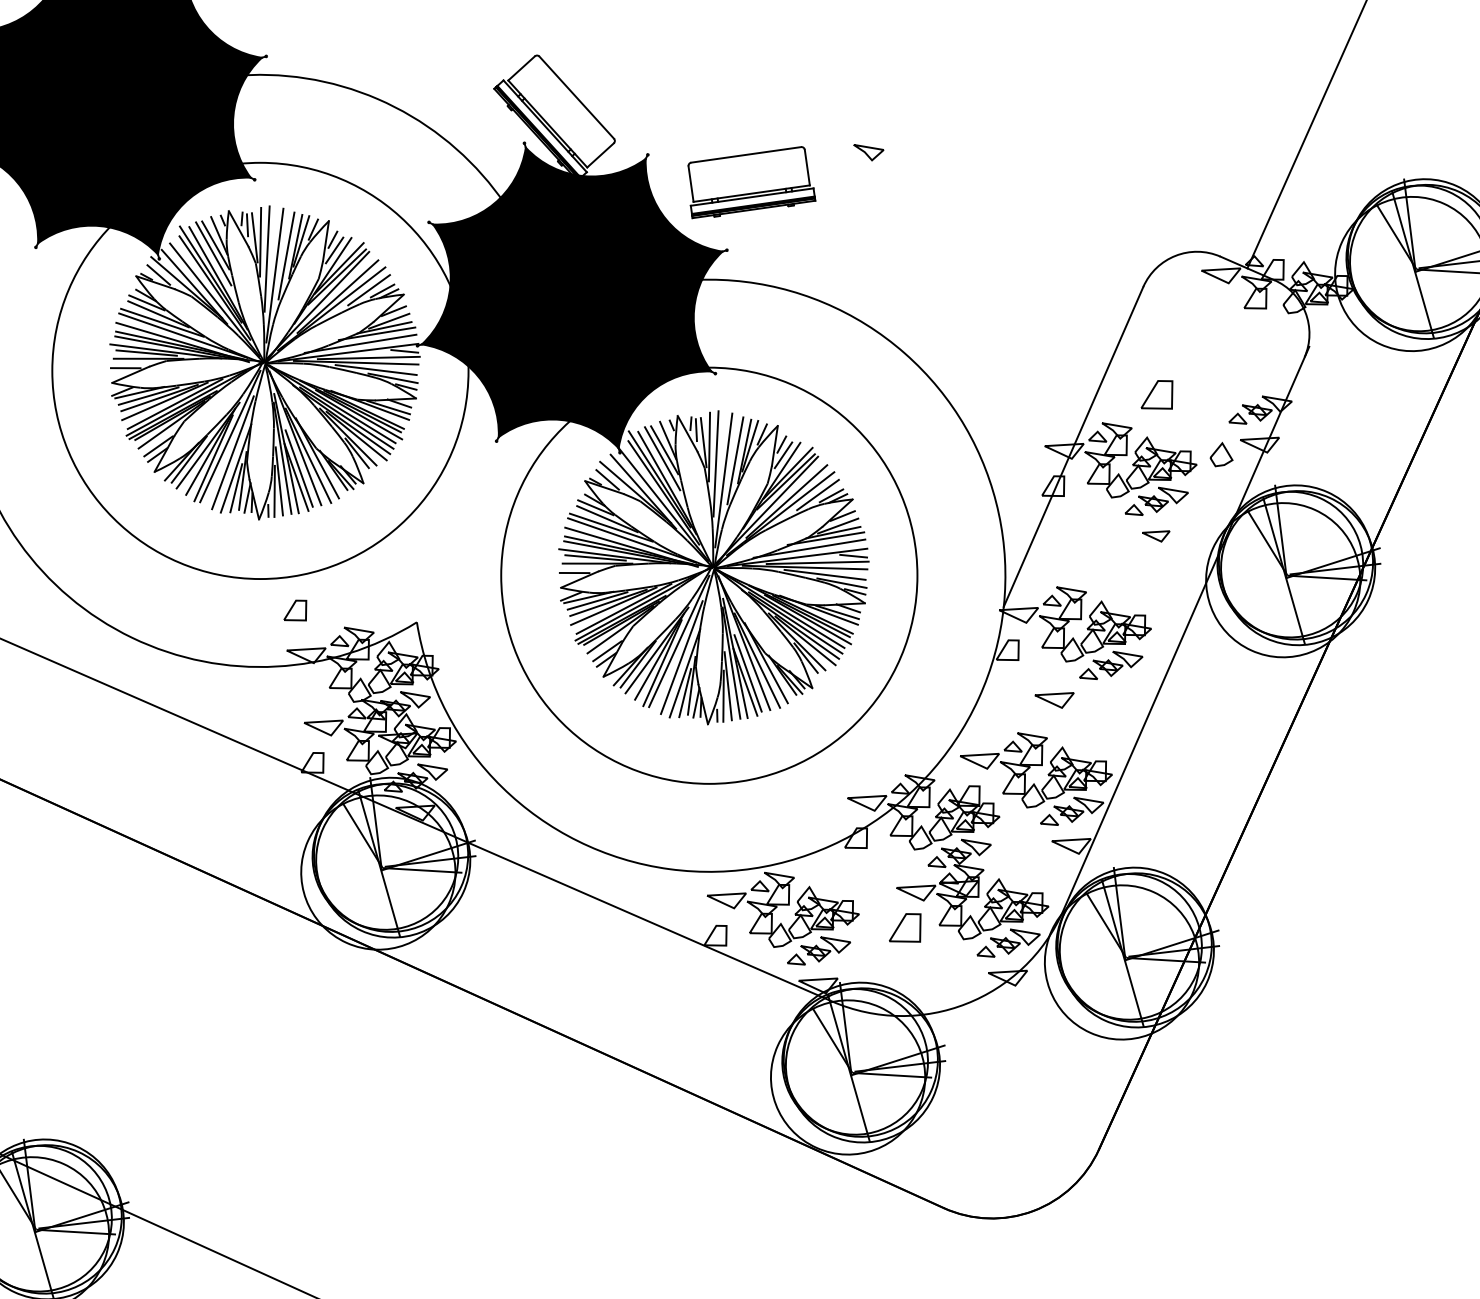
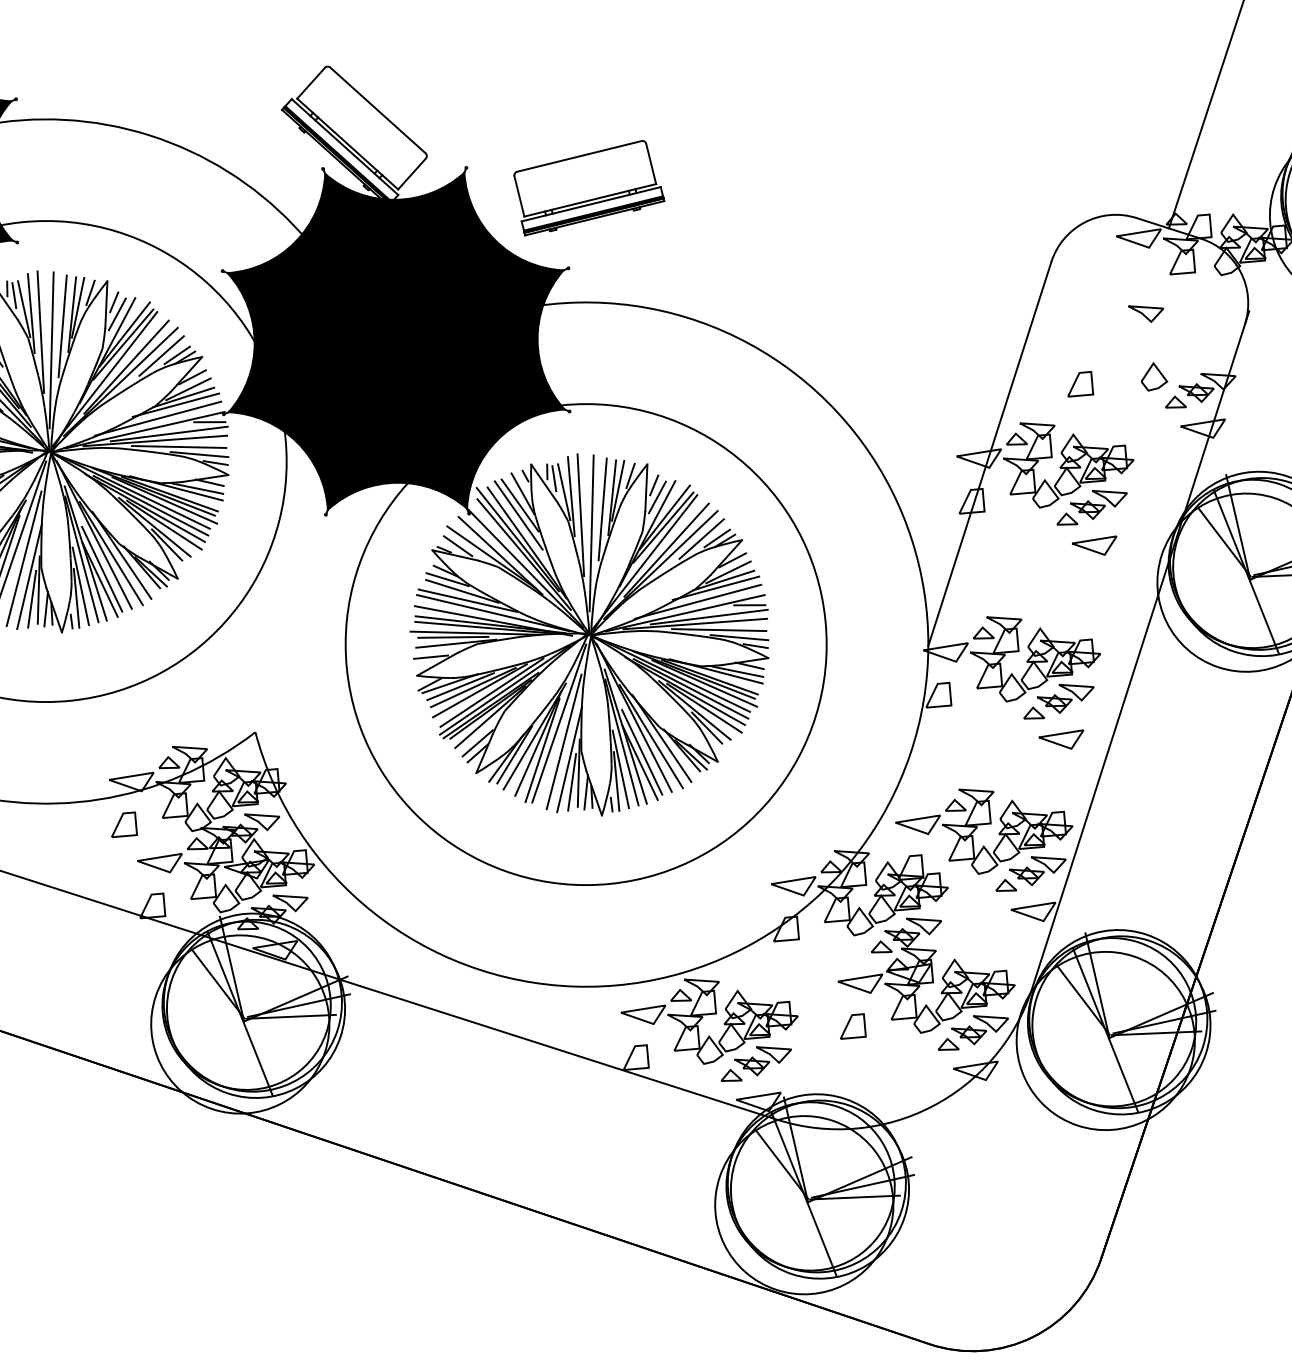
part: (868, 152) -> (1146, 313), moved
part: (1156, 394) -> (1079, 383), size x0.71
part: (1221, 454) -> (1153, 376), moved
part: (1156, 536) -> (1095, 547), size x1.43
part: (295, 610) -> (123, 824), moved
part: (1054, 700) -> (1061, 741), moved
part: (904, 927) -> (851, 1026), size x0.71

